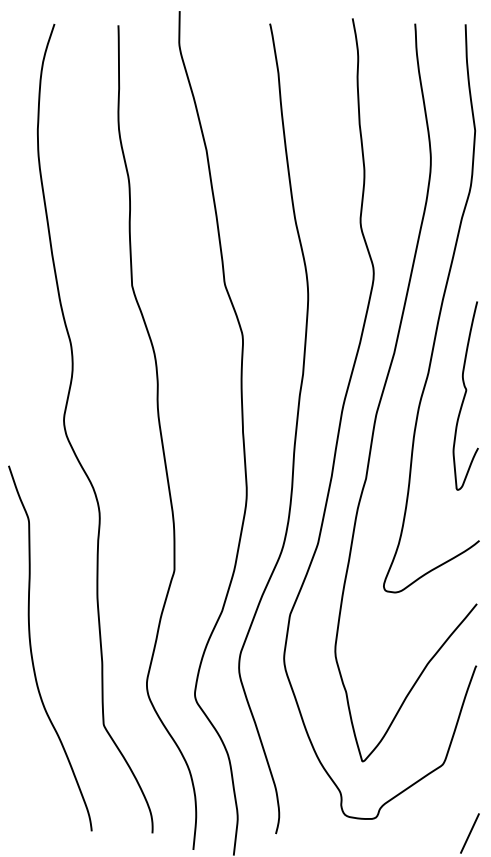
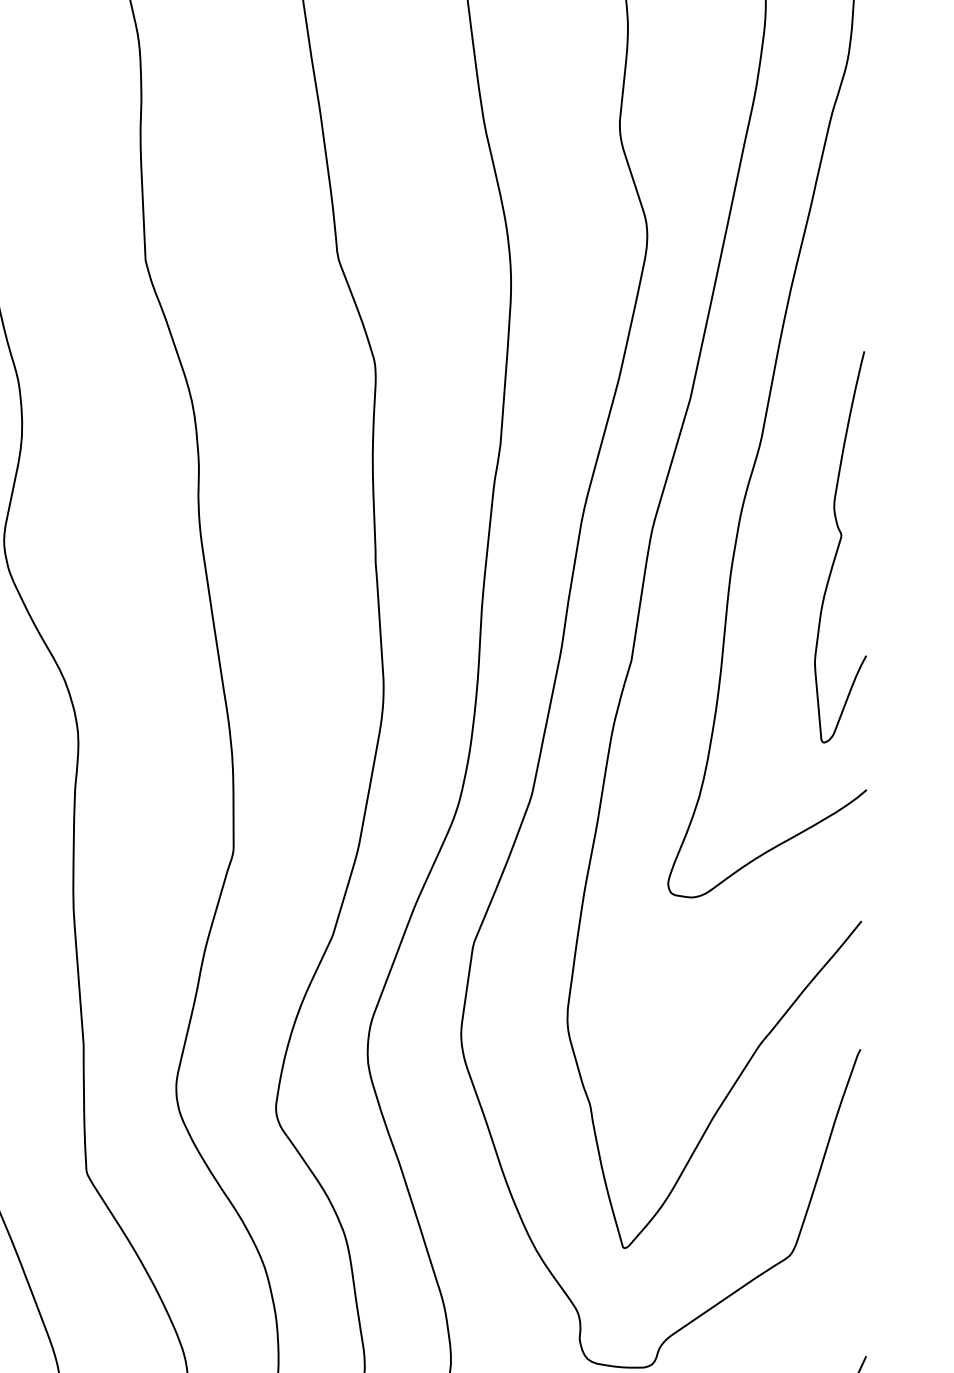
curve: (465, 395) -> (839, 546), moved

